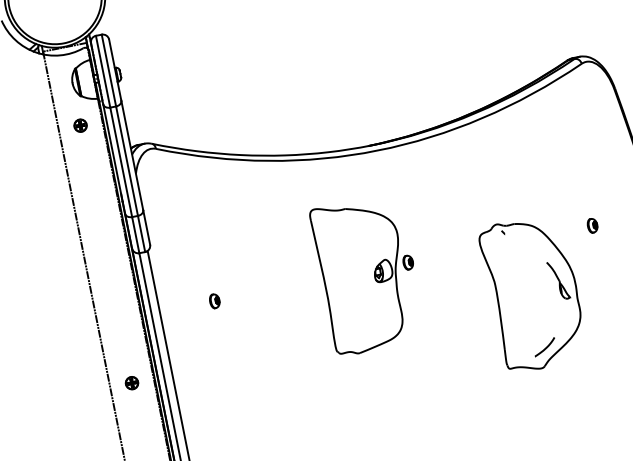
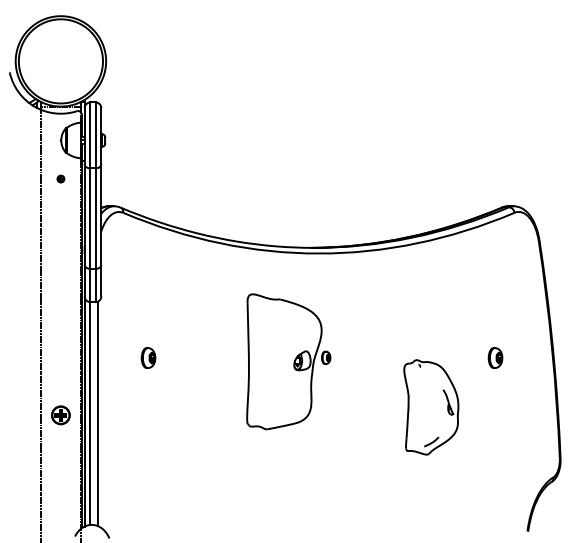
part: (79, 125) -> (60, 178), size x0.6
part: (592, 225) -> (495, 357), size x1.6
part: (532, 293) -> (430, 407), size x0.7
part: (214, 300) -> (148, 357), size x1.6
part: (131, 383) -> (60, 415), size x1.6

